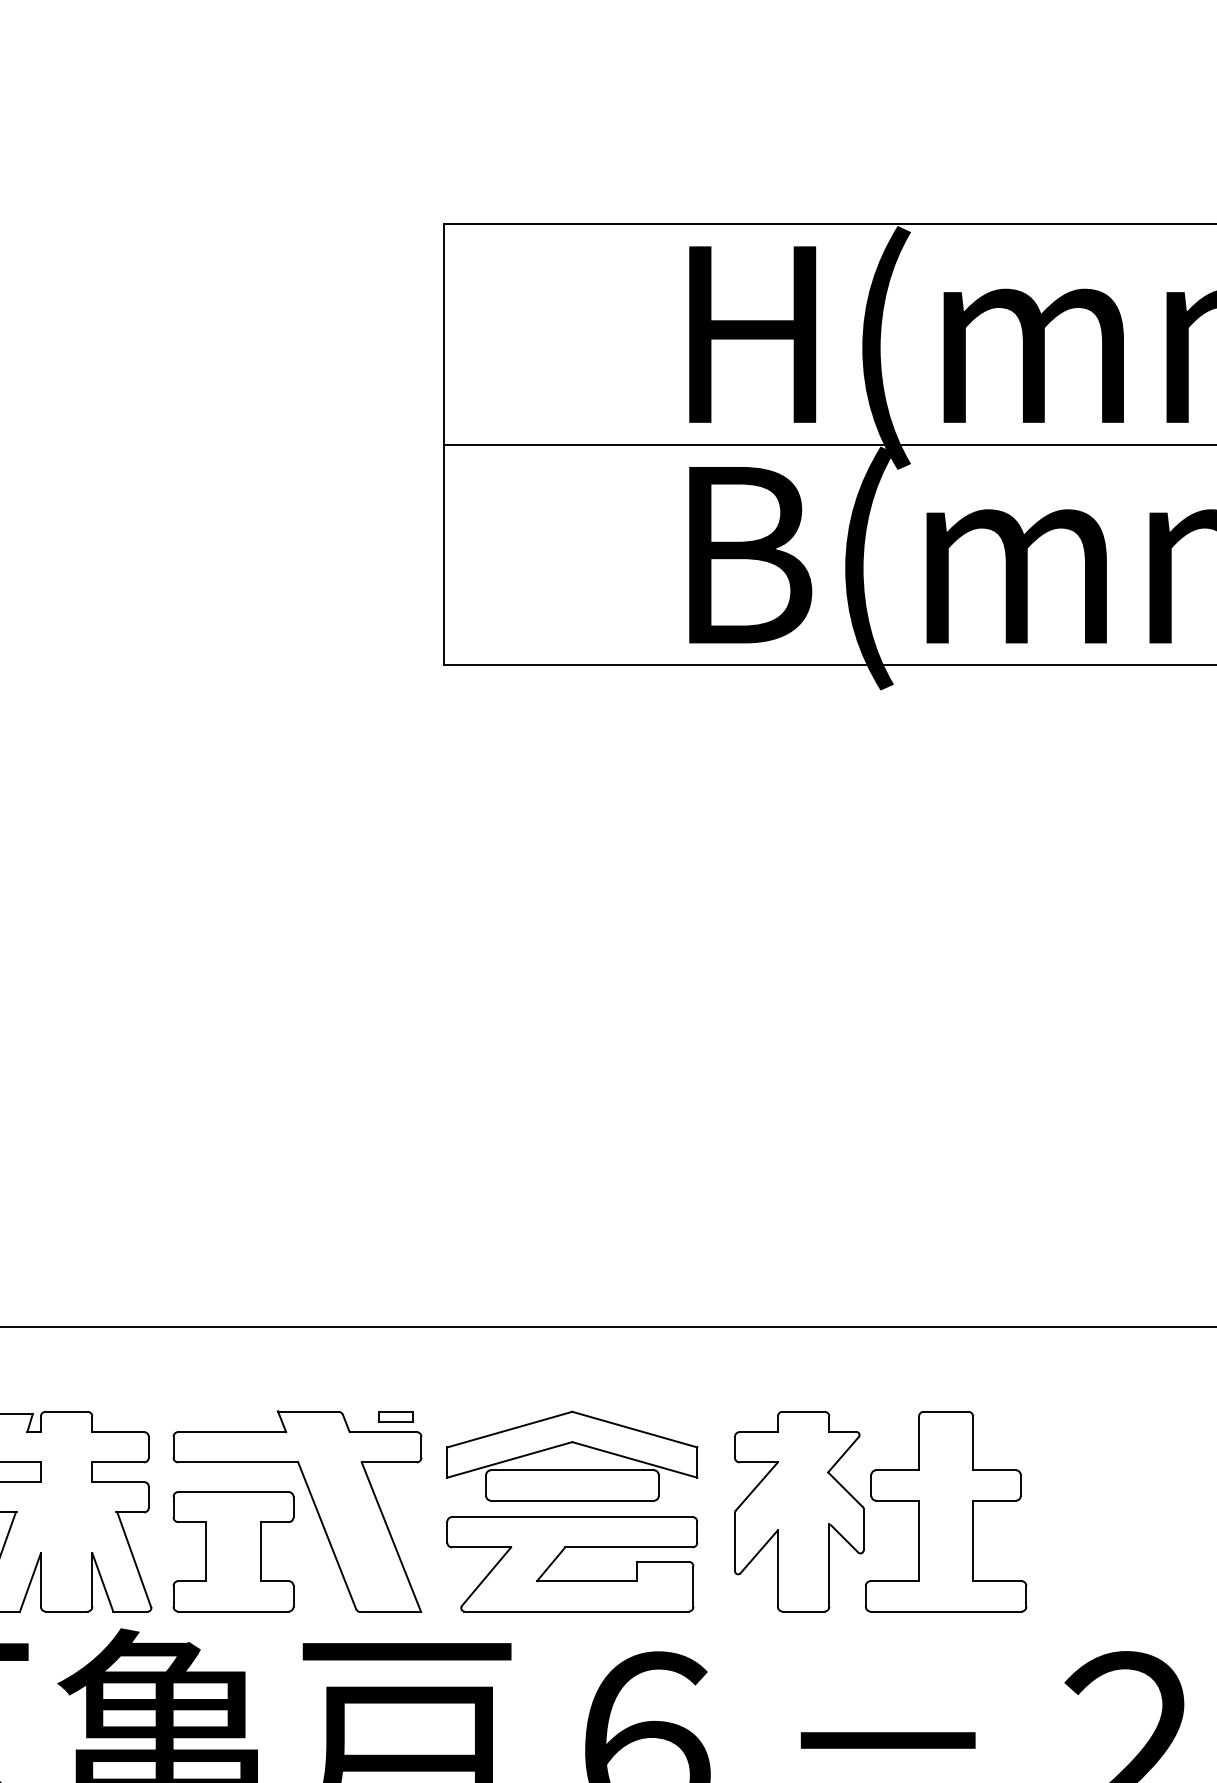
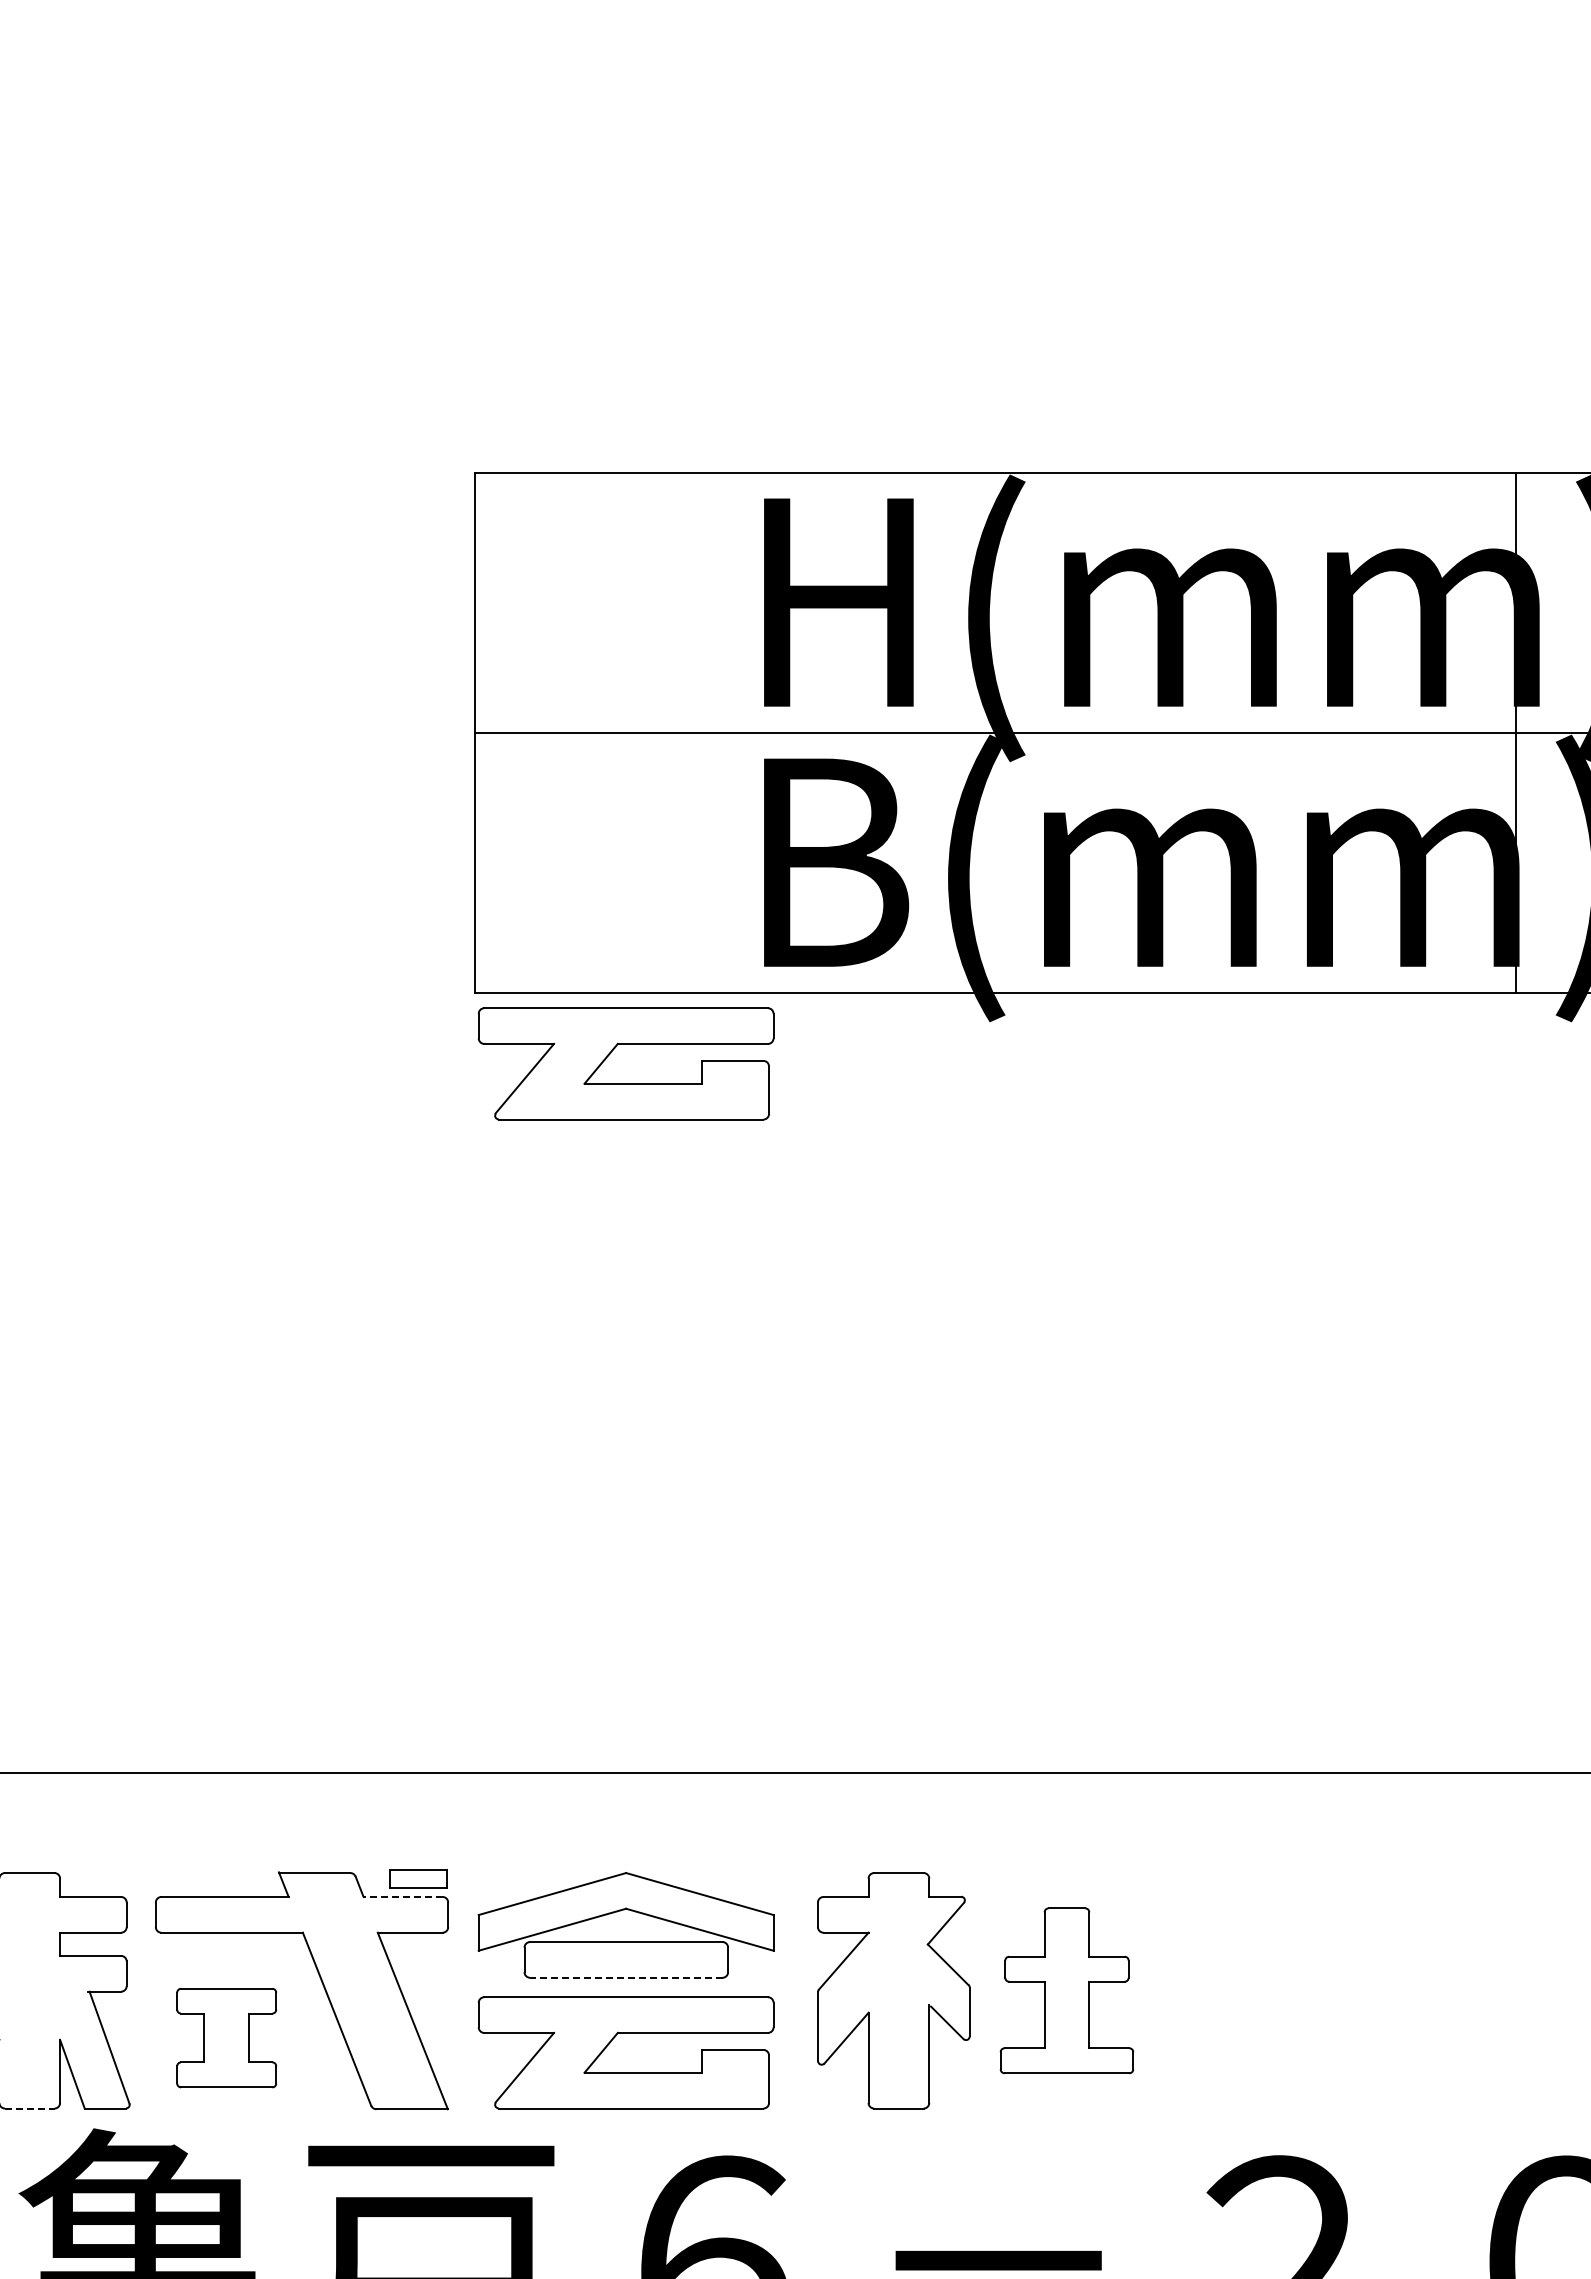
part: (559, 716) -> (611, 1053), added
part: (396, 1417) -> (418, 1879), size x1.4
line: (383, 1431) -> (403, 1896), solid -> dashed
line: (571, 1500) -> (625, 1977), solid -> dashed
part: (945, 1511) -> (1066, 1990), size x0.7
part: (233, 1551) -> (226, 2037), size x0.7
line: (66, 1611) -> (29, 2108), solid -> dashed

